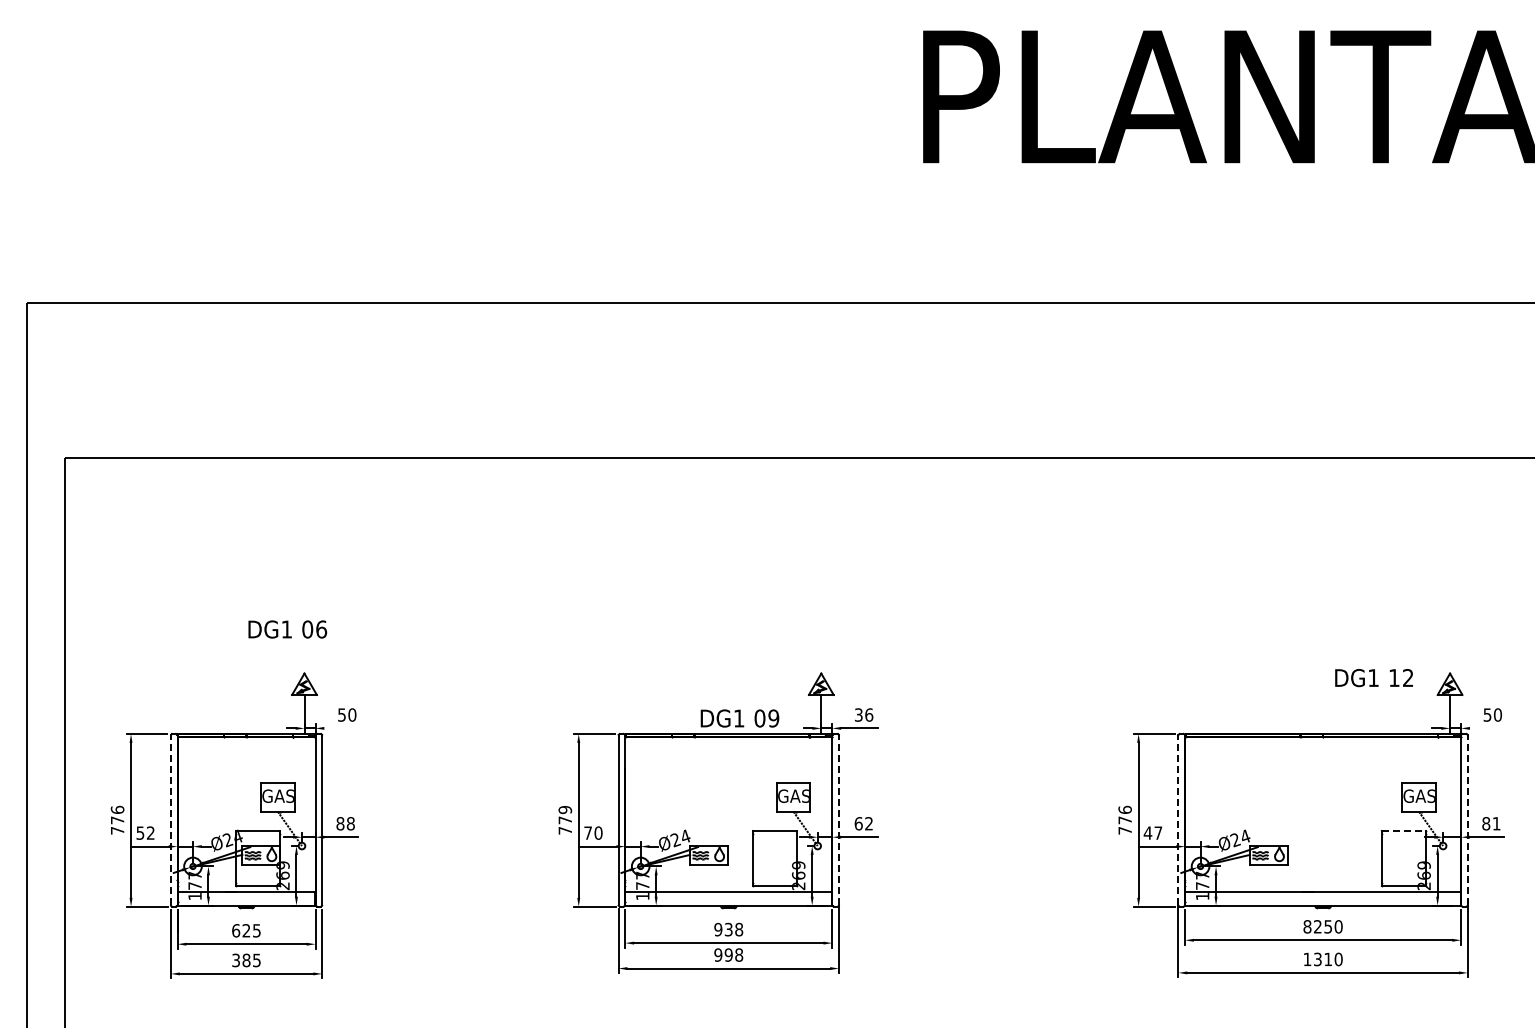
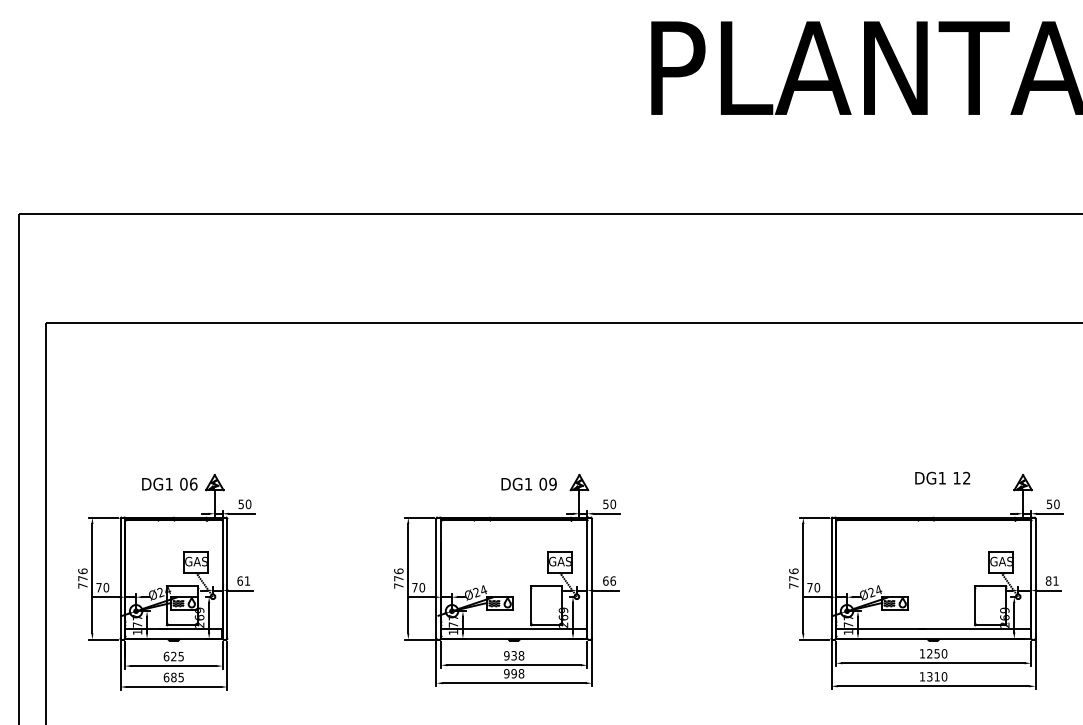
text: (287, 629) -> (169, 484), moved
text: (1373, 678) -> (942, 478), moved
text: (864, 714) -> (609, 503), 36 -> 50
text: (739, 718) -> (528, 484), moved
line: (342, 728) -> (241, 513), added
line: (1487, 728) -> (1049, 513), added
text: (565, 809) -> (398, 571), 779 -> 776
line: (170, 819) -> (120, 578), dashed -> solid
line: (838, 819) -> (591, 578), dashed -> solid
line: (1178, 819) -> (831, 578), dashed -> solid
line: (1467, 819) -> (1035, 578), dashed -> solid
text: (345, 823) -> (243, 580), 88 -> 61
text: (869, 823) -> (613, 580), 62 -> 66
line: (1403, 830) -> (990, 585), dashed -> solid
text: (145, 832) -> (102, 587), 52 -> 70
text: (1152, 832) -> (813, 587), 47 -> 70
text: (1307, 926) -> (922, 653), 8250 -> 1250
text: (236, 960) -> (166, 677), 385 -> 685

